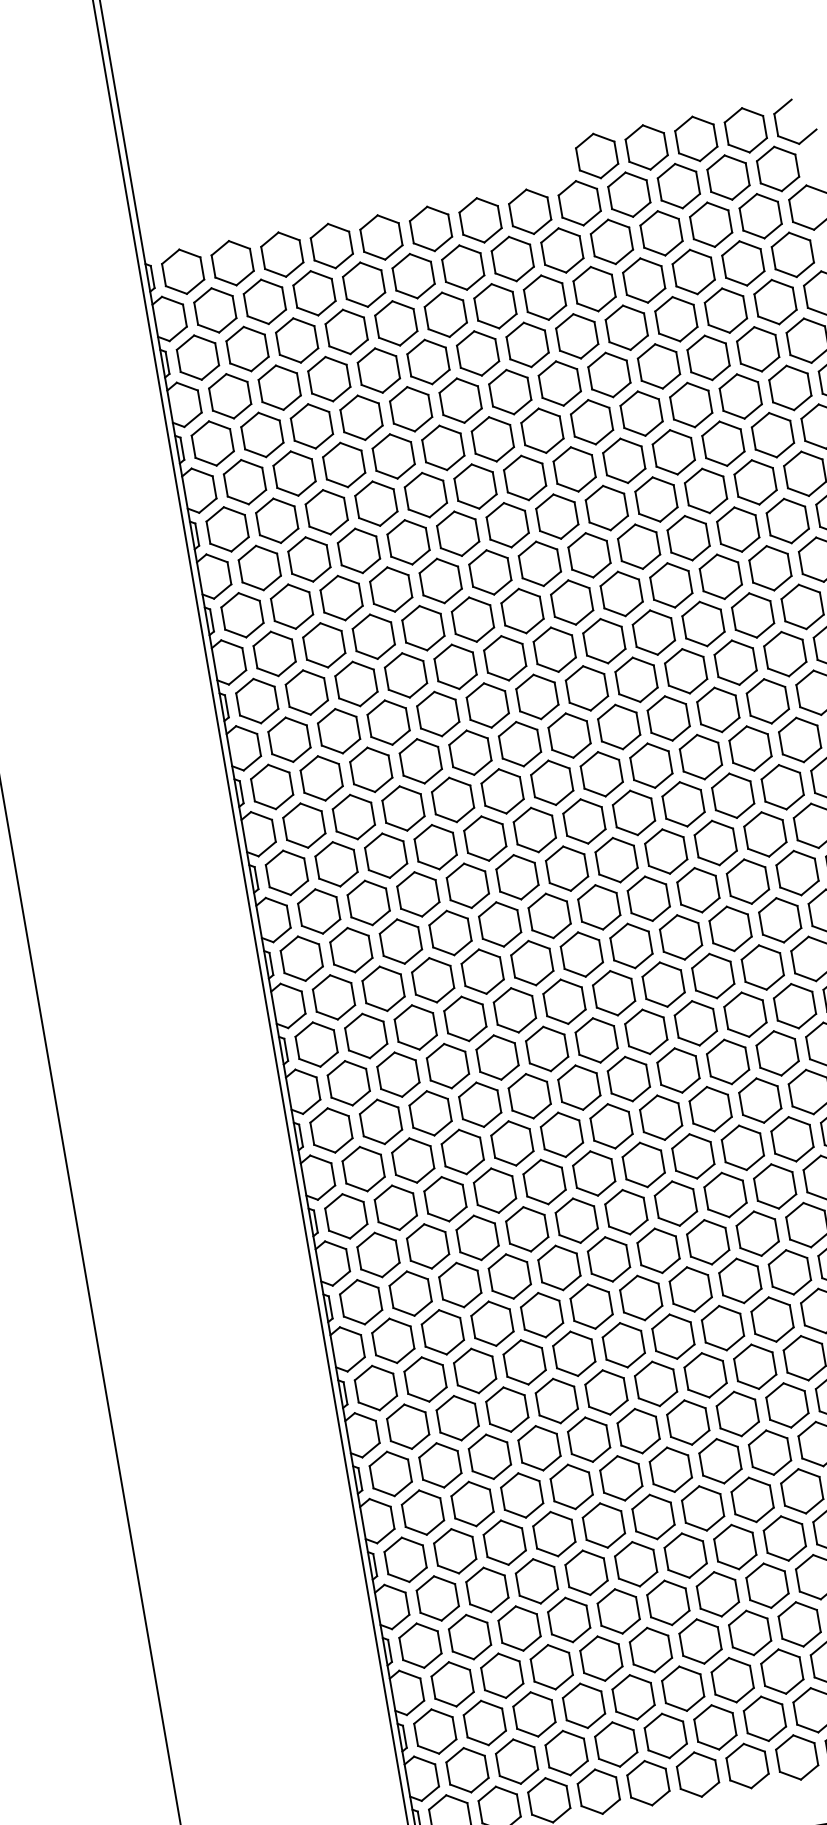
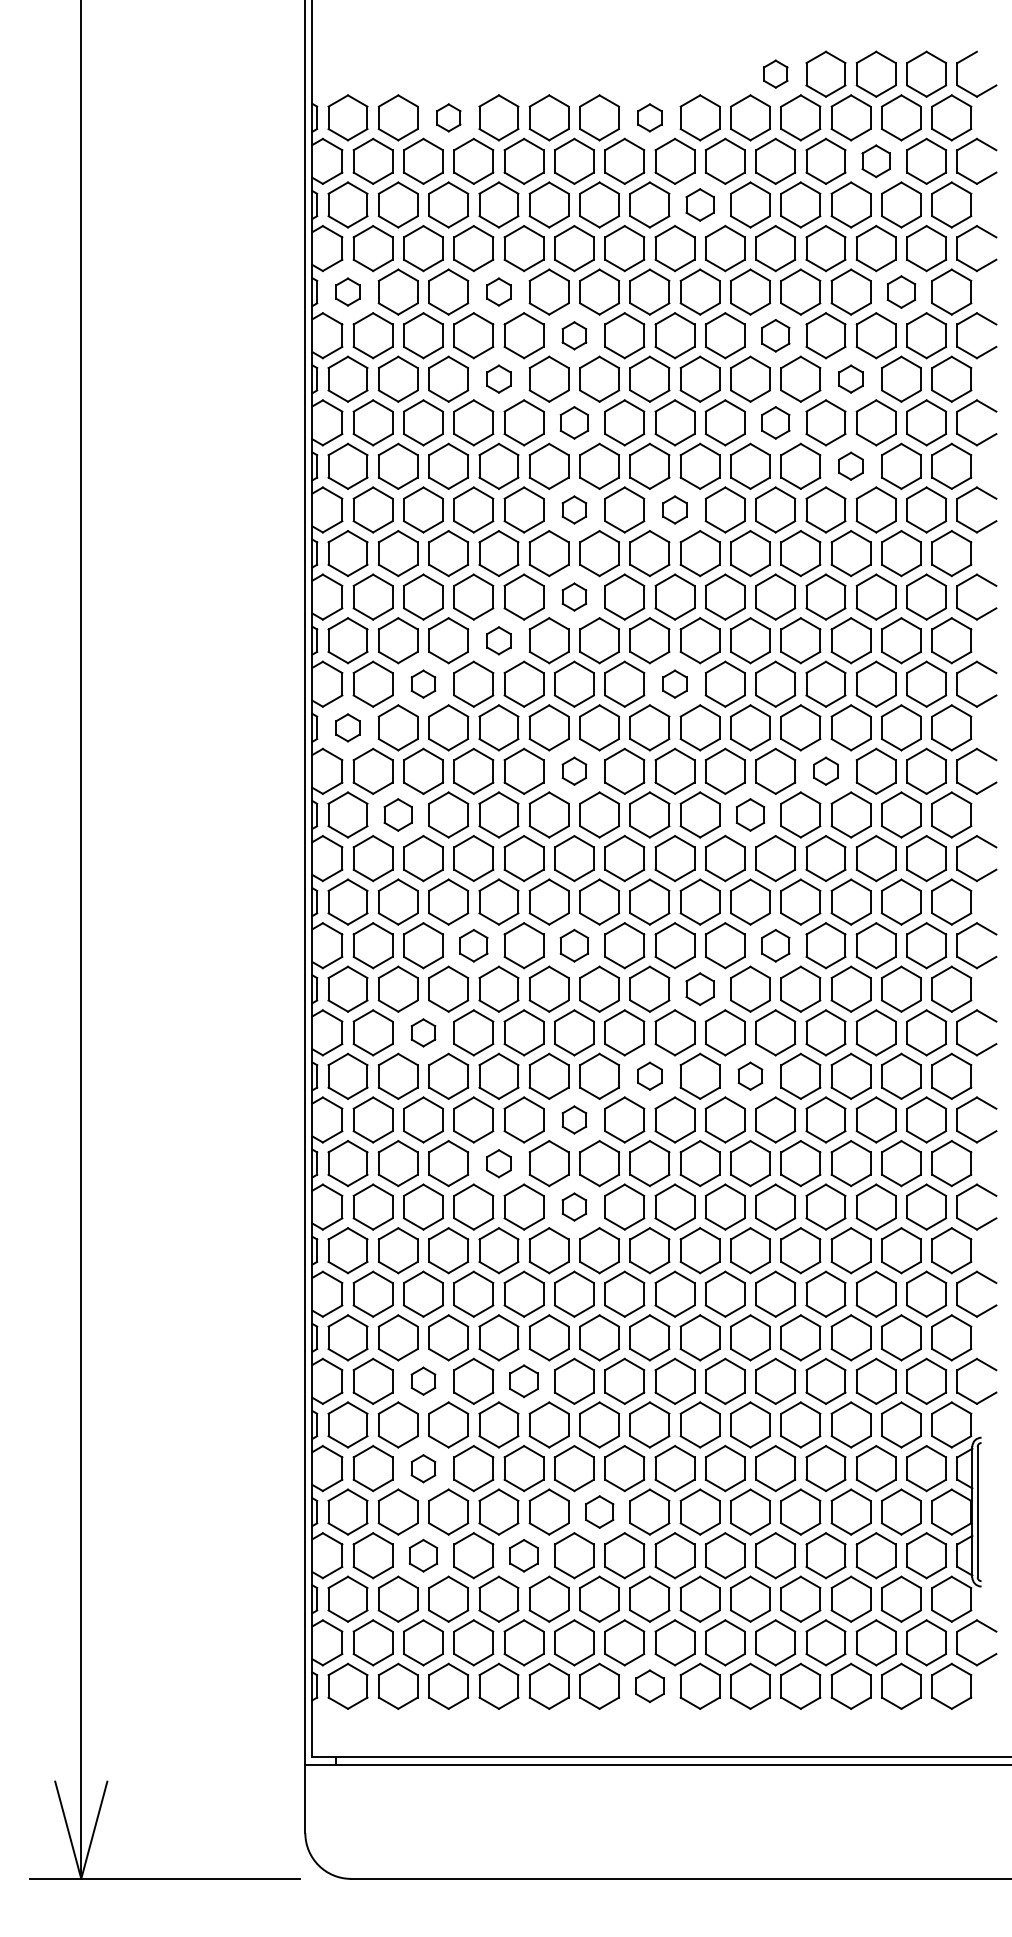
part: (596, 155) -> (775, 73), size x0.6
part: (480, 220) -> (649, 117), size x0.6
part: (710, 224) -> (875, 160), size x0.7
part: (282, 254) -> (448, 117), size x0.6
part: (544, 297) -> (699, 204), size x0.7
part: (758, 348) -> (901, 291), size x0.7
part: (641, 413) -> (775, 335), size x0.7
part: (360, 417) -> (498, 291), size x0.6
part: (212, 442) -> (347, 291), size x0.6
part: (722, 443) -> (850, 378), size x0.6
part: (443, 447) -> (574, 335), size x0.6
part: (656, 499) -> (775, 422), size x0.7
part: (375, 503) -> (498, 378), size x0.6
part: (737, 528) -> (850, 465), size x0.6
part: (458, 533) -> (574, 422), size x0.7
part: (571, 602) -> (674, 509), size x0.6
part: (472, 619) -> (574, 509), size x0.6
part: (487, 704) -> (574, 596), size x0.6
part: (420, 761) -> (498, 640), size x0.6
part: (601, 773) -> (674, 683), size x0.6
part: (353, 816) -> (423, 683), size x0.6
part: (764, 833) -> (825, 770), size x0.6
part: (286, 872) -> (347, 727), size x0.6
part: (517, 876) -> (574, 770), size x0.6
part: (698, 889) -> (750, 814), size x0.7
part: (350, 949) -> (397, 814), size x0.7
part: (745, 1014) -> (775, 945), size x0.7
part: (547, 1048) -> (574, 945), size x0.7
part: (447, 1065) -> (473, 945), size x0.7
part: (677, 1069) -> (699, 988), size x0.7
part: (742, 1146) -> (750, 1075), size x0.6
part: (413, 1160) -> (423, 1032), size x0.6
part: (643, 1164) -> (649, 1075), size x0.6
part: (576, 1220) -> (574, 1119), size x0.6
part: (509, 1276) -> (498, 1163), size x0.6
part: (591, 1305) -> (574, 1206), size x0.6
part: (570, 1486) -> (523, 1380), size x0.7
part: (472, 1503) -> (423, 1380), size x0.6
part: (487, 1589) -> (423, 1468), size x0.6
part: (668, 1602) -> (599, 1511), size x0.7
part: (600, 1658) -> (523, 1555), size x0.7
part: (502, 1675) -> (423, 1555), size x0.7
part: (747, 1765) -> (649, 1685), size x0.7

